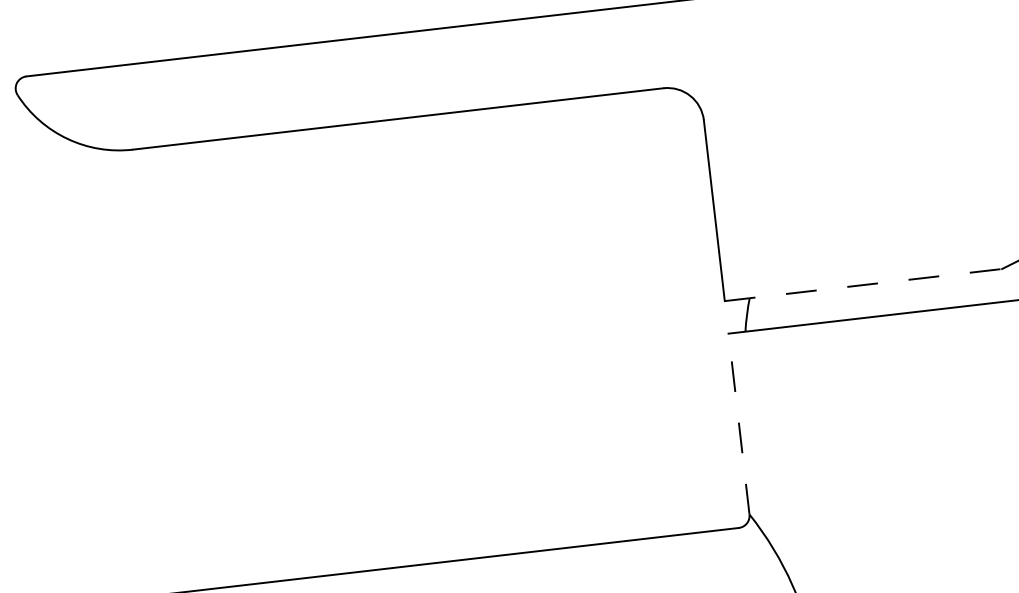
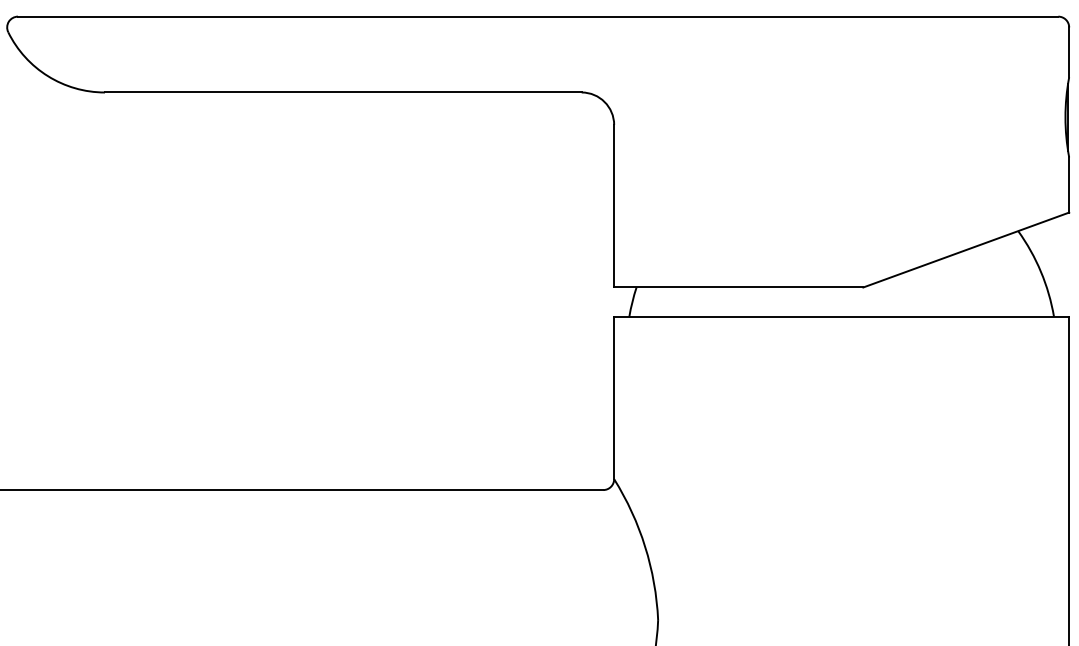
line: (863, 285) -> (738, 287), dashed -> solid
line: (739, 423) -> (614, 397), dashed -> solid

